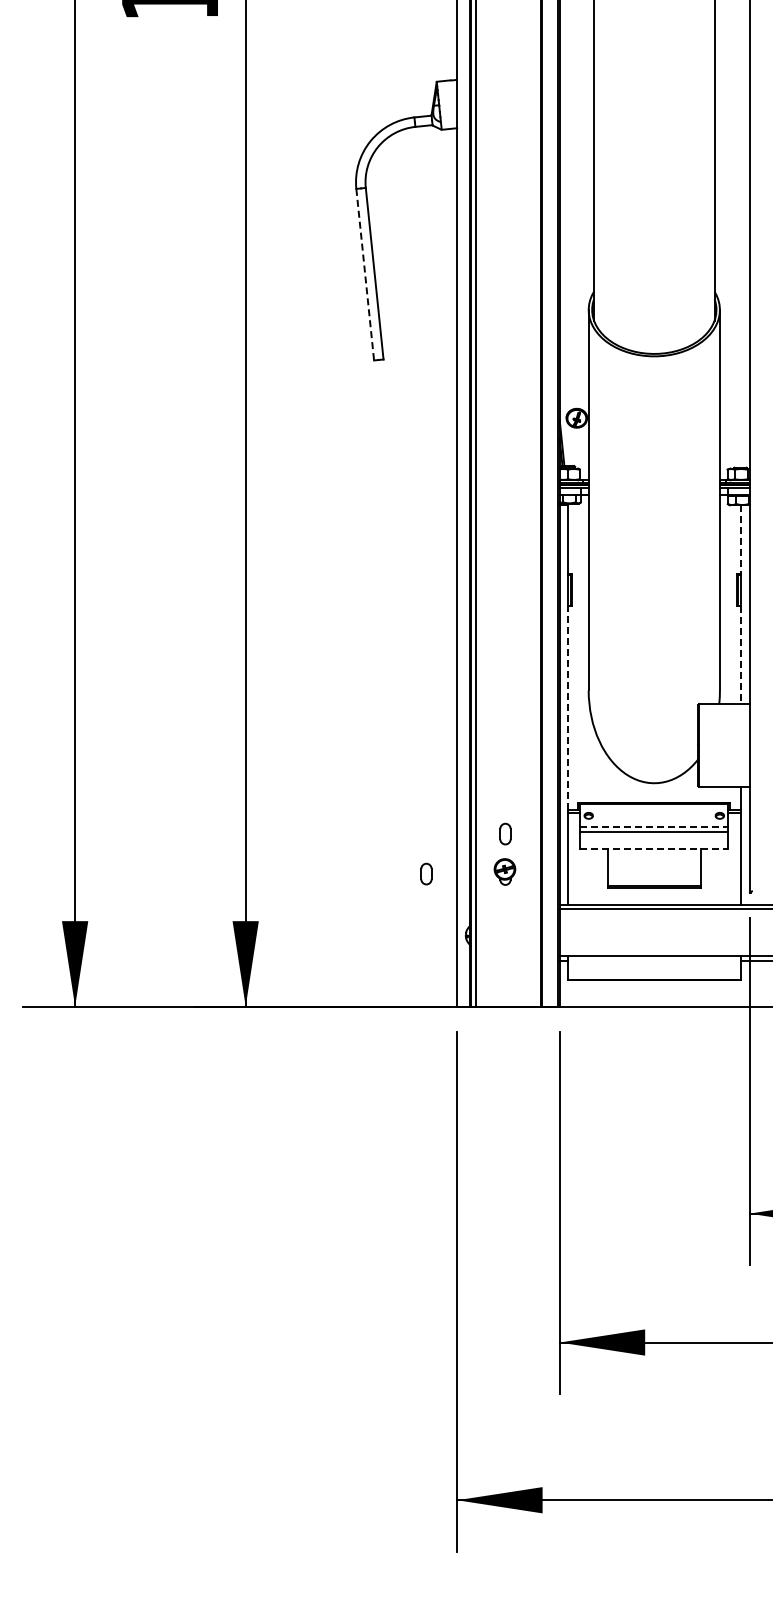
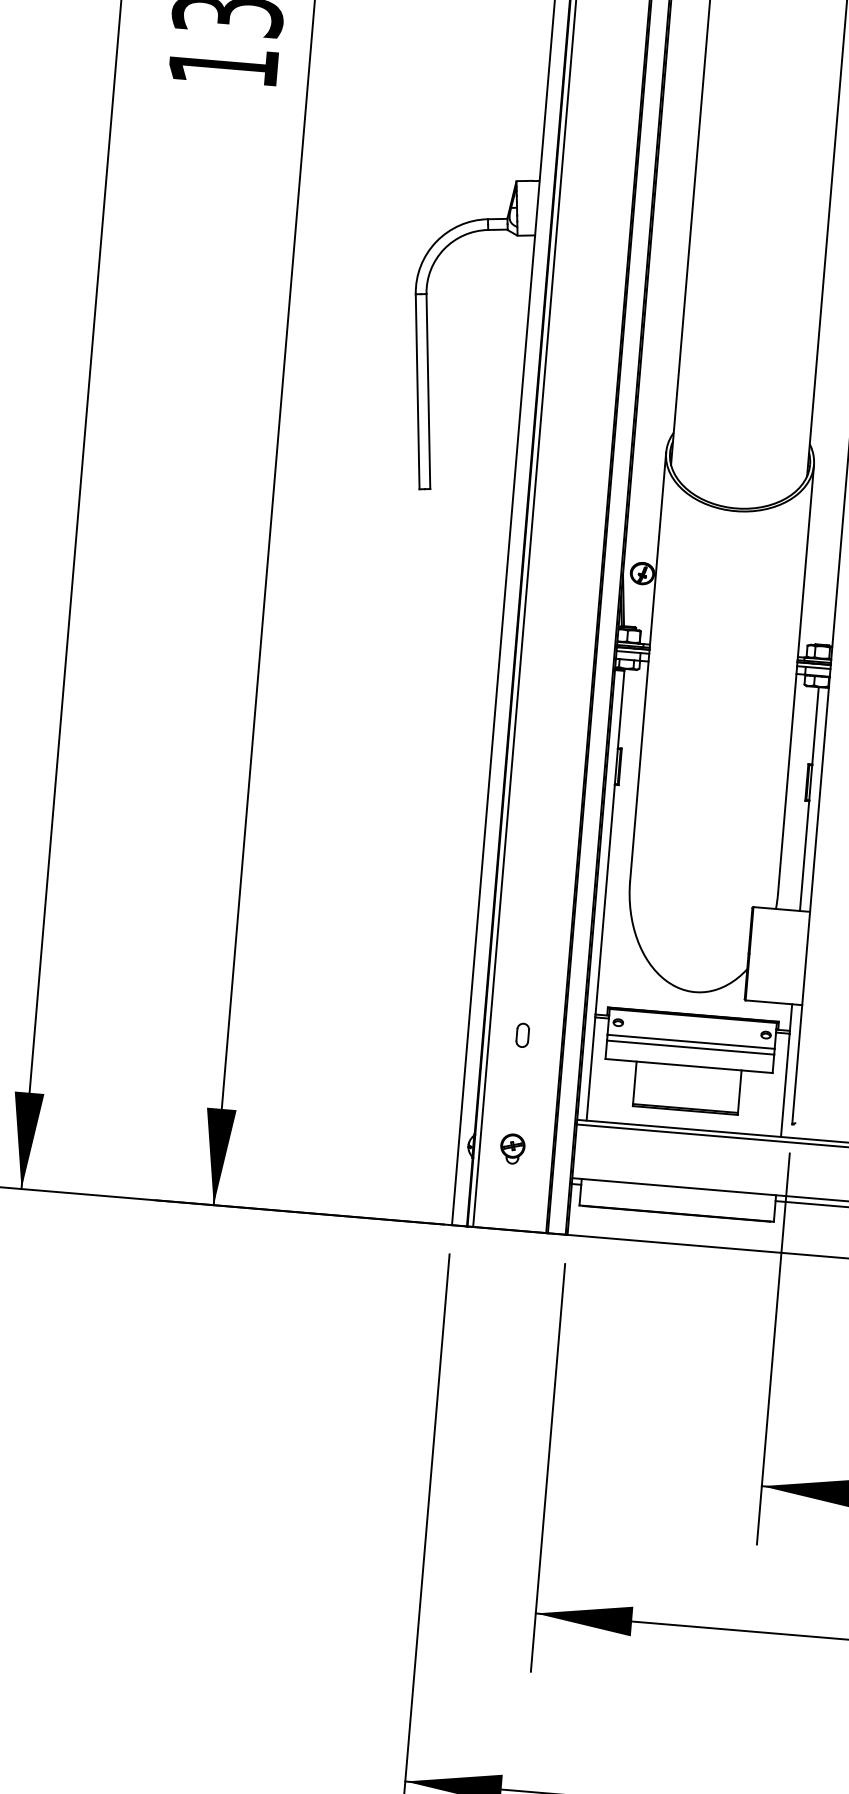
line: (365, 275) -> (417, 392), dashed -> solid
line: (740, 540) -> (815, 726), dashed -> solid
line: (740, 655) -> (804, 856), dashed -> solid
line: (568, 708) -> (605, 899), dashed -> solid
line: (654, 827) -> (691, 1042), dashed -> solid
line: (654, 848) -> (689, 1065), dashed -> solid
part: (504, 871) -> (512, 1148), moved
part: (426, 873) -> (430, 1072), removed

